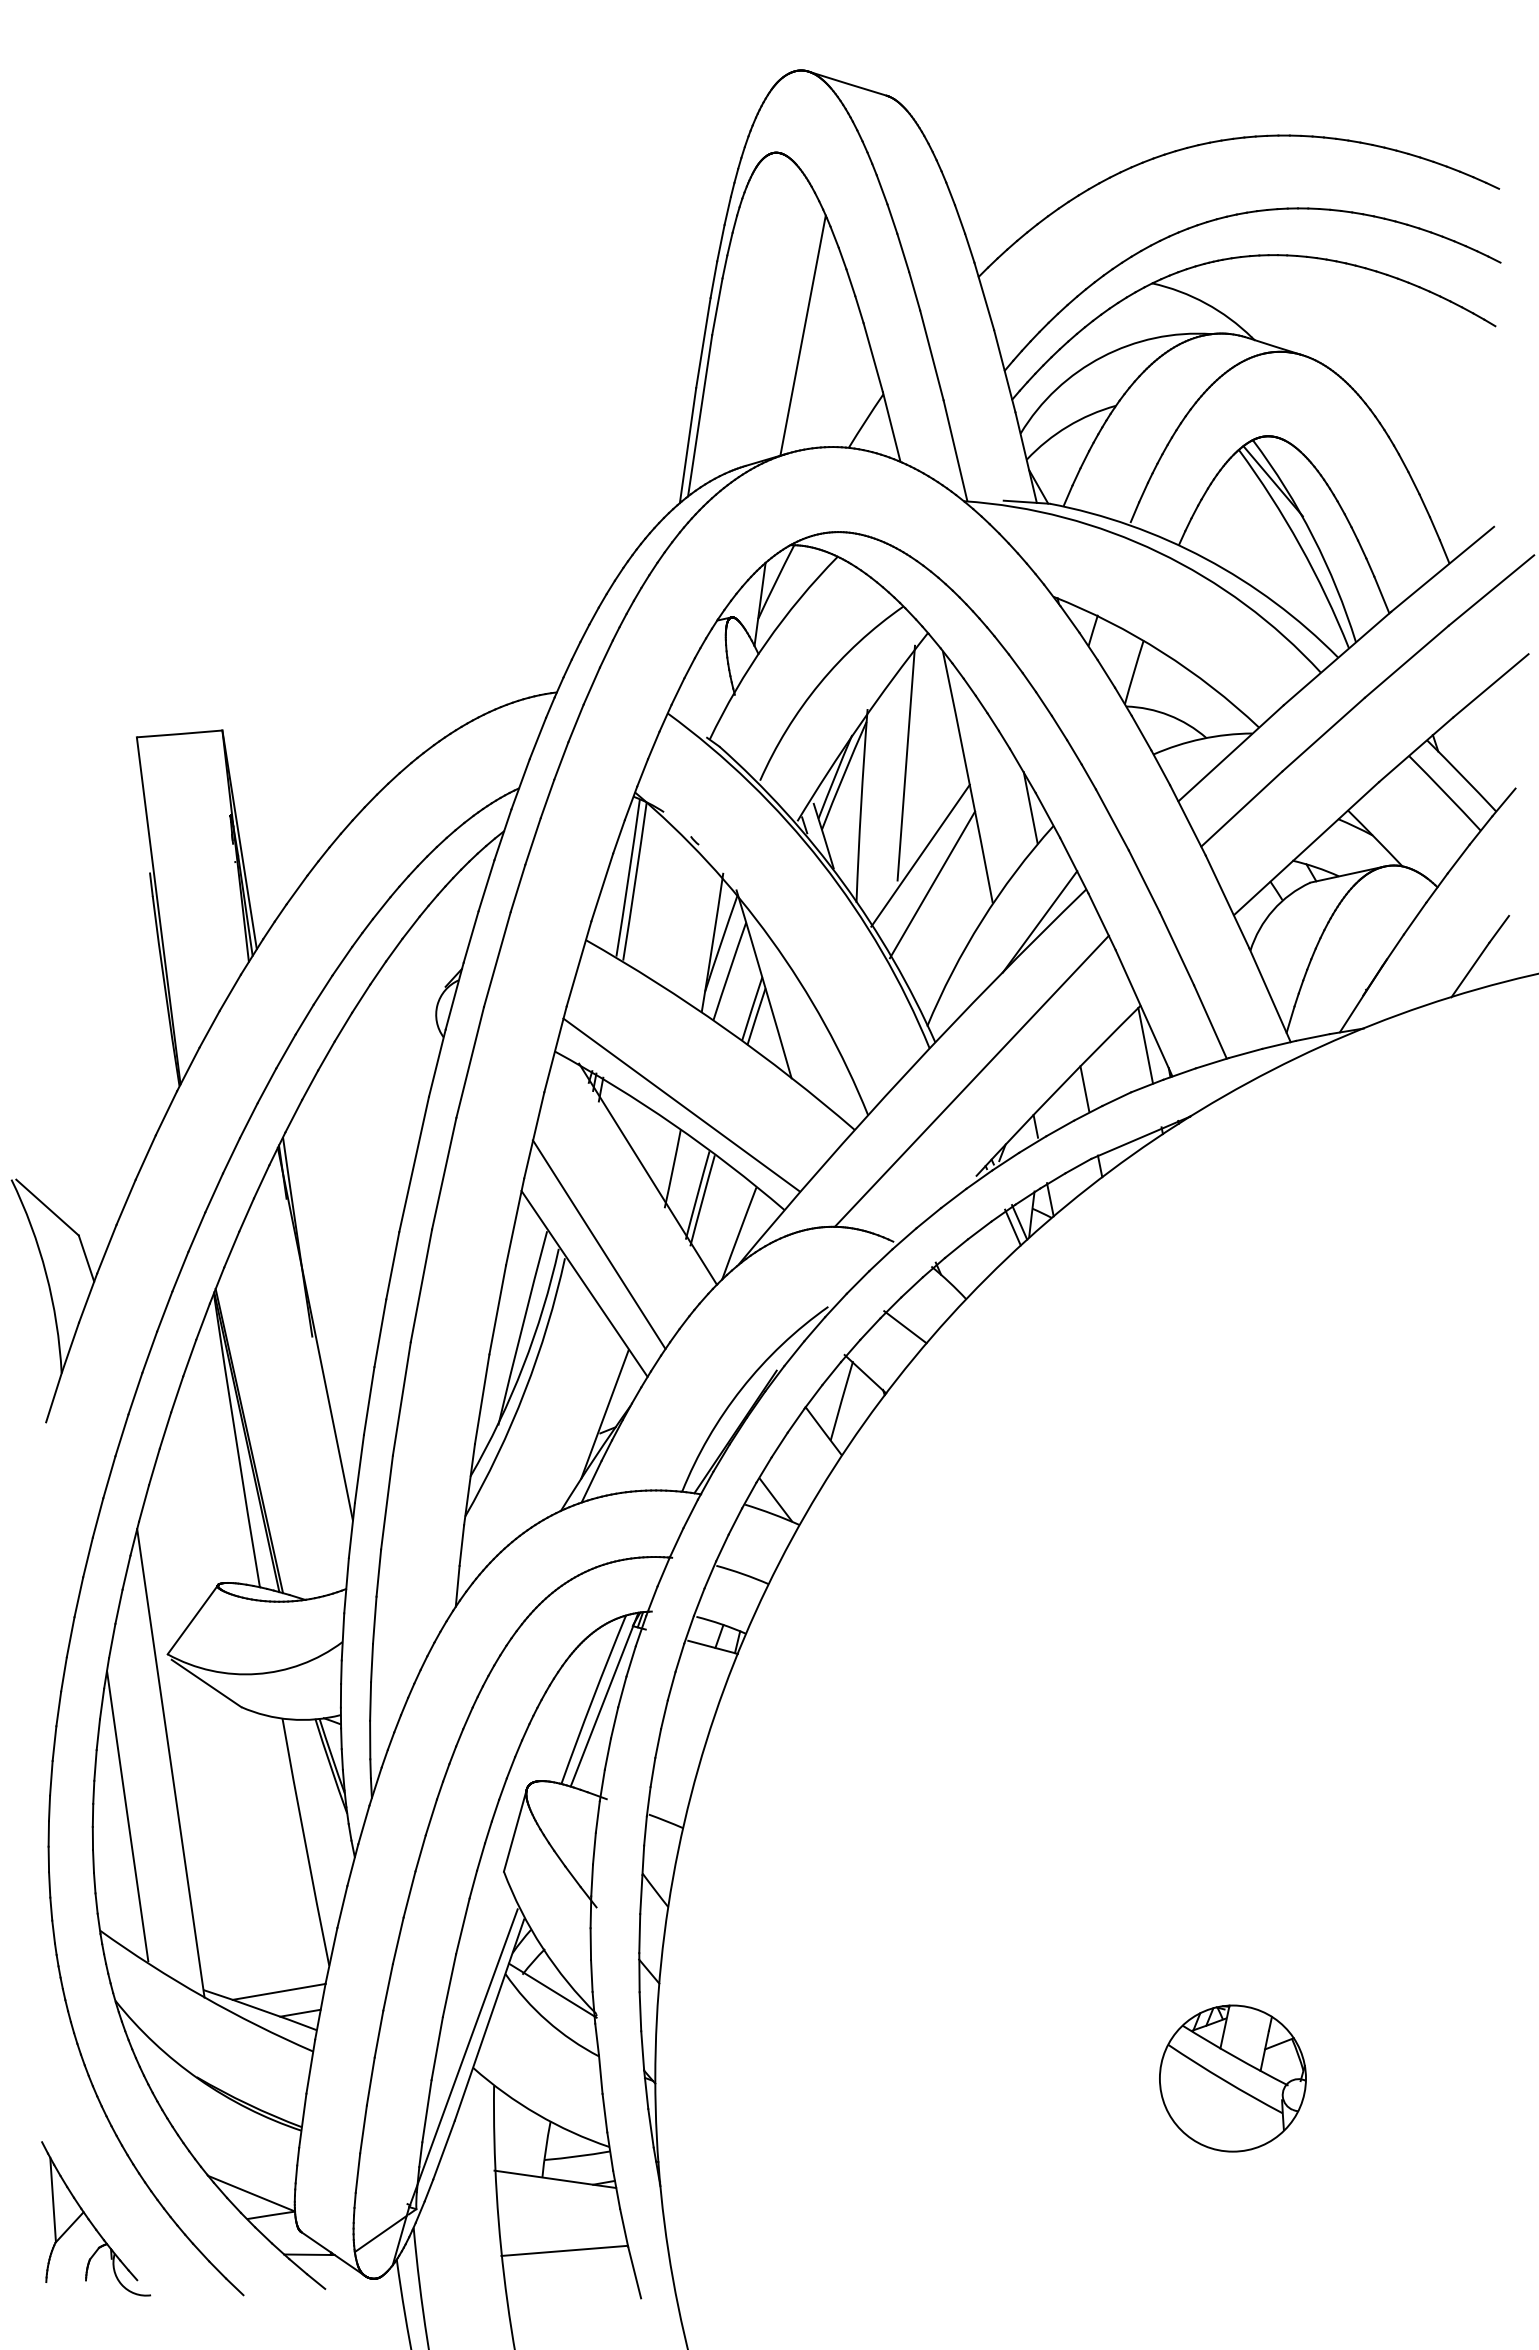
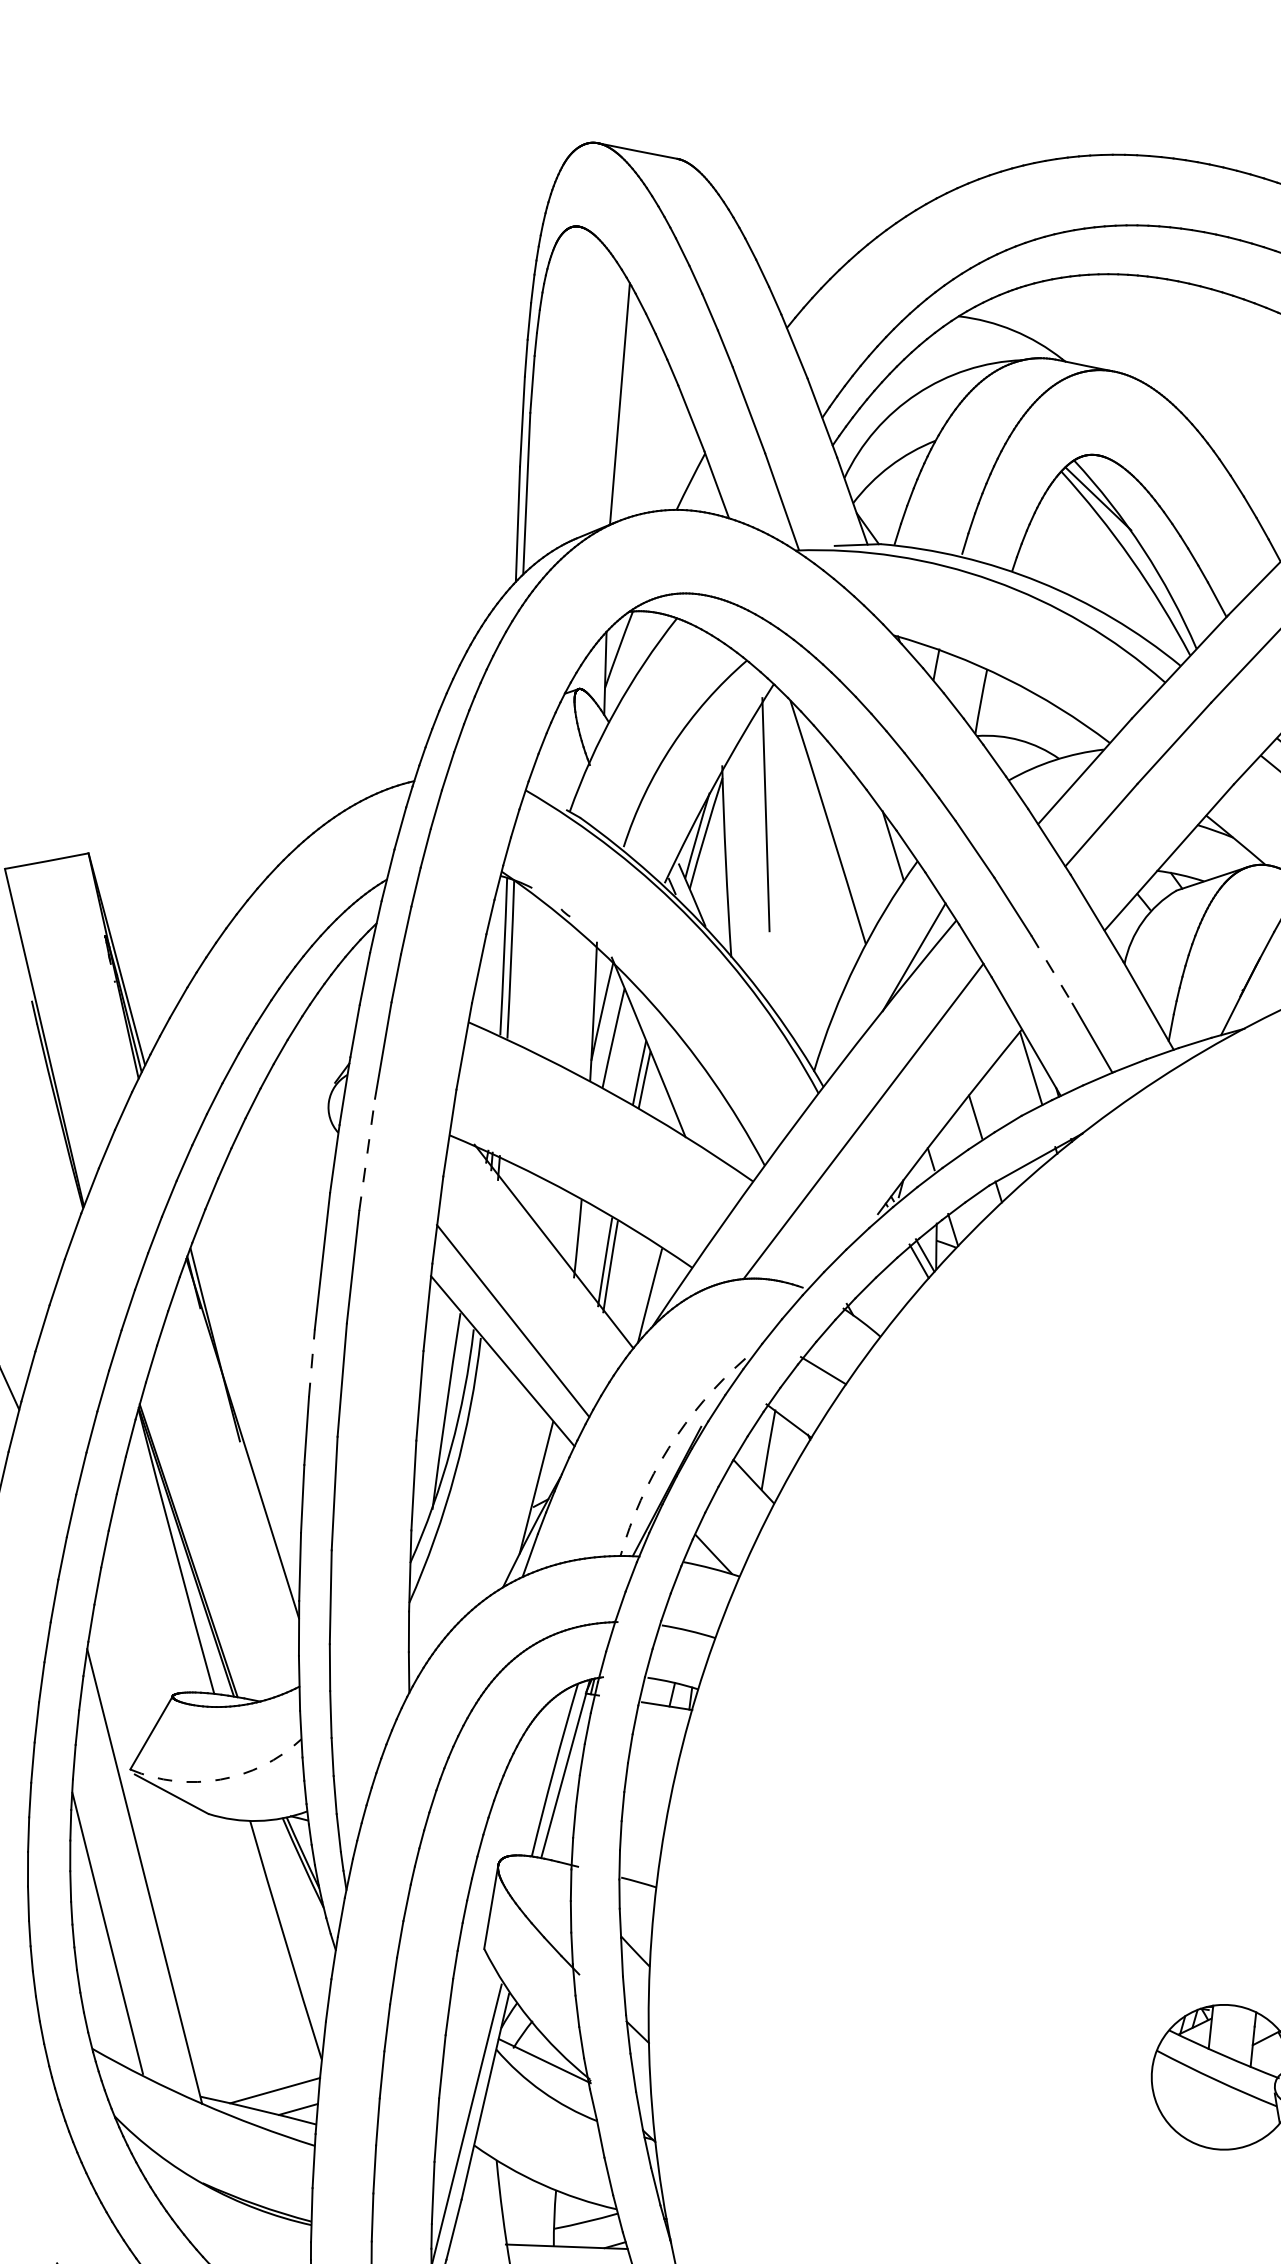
line: (920, 855) -> (789, 904), removed
line: (932, 884) -> (804, 931), removed
line: (1177, 949) -> (1052, 970), solid -> dashed
line: (470, 1061) -> (367, 1153), solid -> dashed
line: (681, 1104) -> (579, 1174), removed
line: (392, 1265) -> (311, 1362), solid -> dashed
arc: (741, 1388) -> (668, 1448), solid -> dashed
arc: (256, 1674) -> (219, 1780), solid -> dashed

